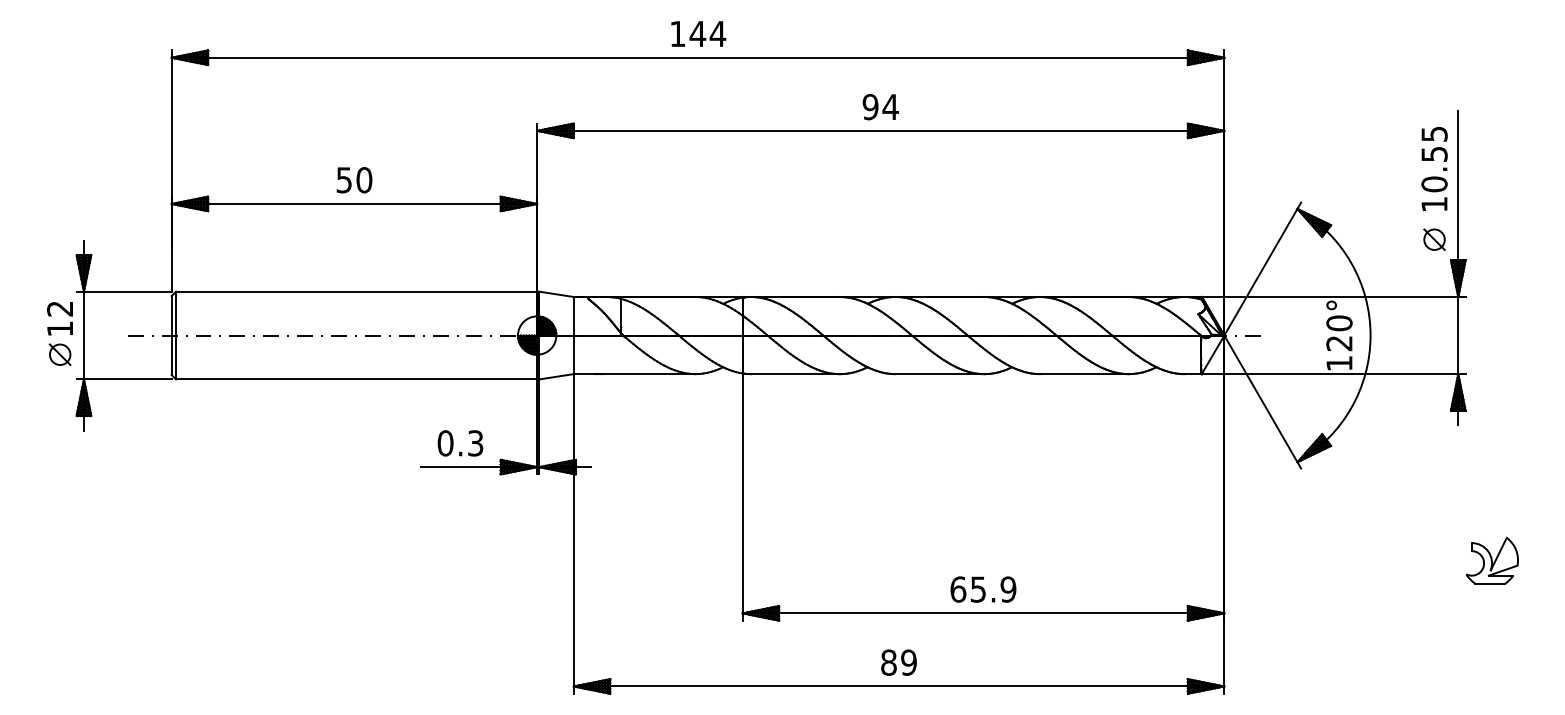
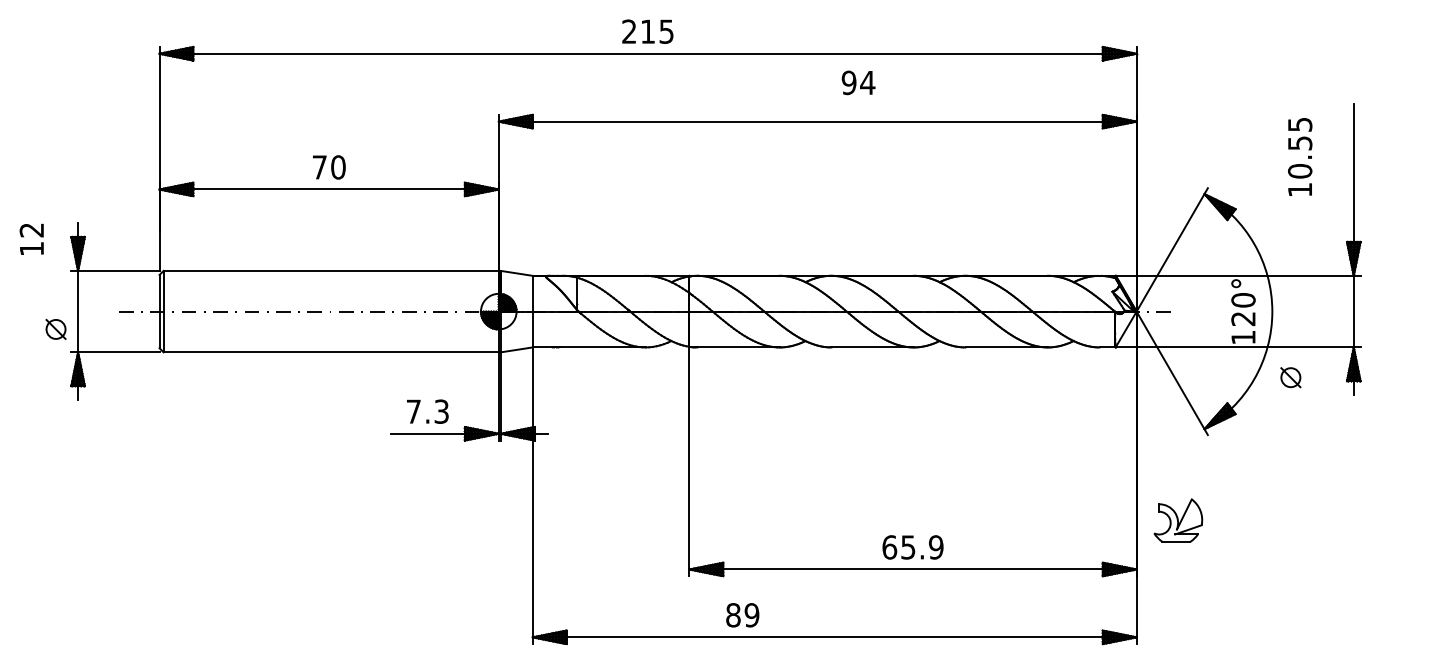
text: (698, 33) -> (648, 31), 144 -> 215
text: (880, 107) -> (858, 83), moved
text: (1434, 168) -> (1300, 156), moved
text: (343, 180) -> (319, 167), 50 -> 70
part: (1434, 239) -> (1290, 377), moved
text: (59, 318) -> (31, 239), moved
text: (445, 443) -> (413, 411), 0.3 -> 7.3
part: (1491, 560) -> (1177, 520), moved
text: (898, 662) -> (742, 615), moved

